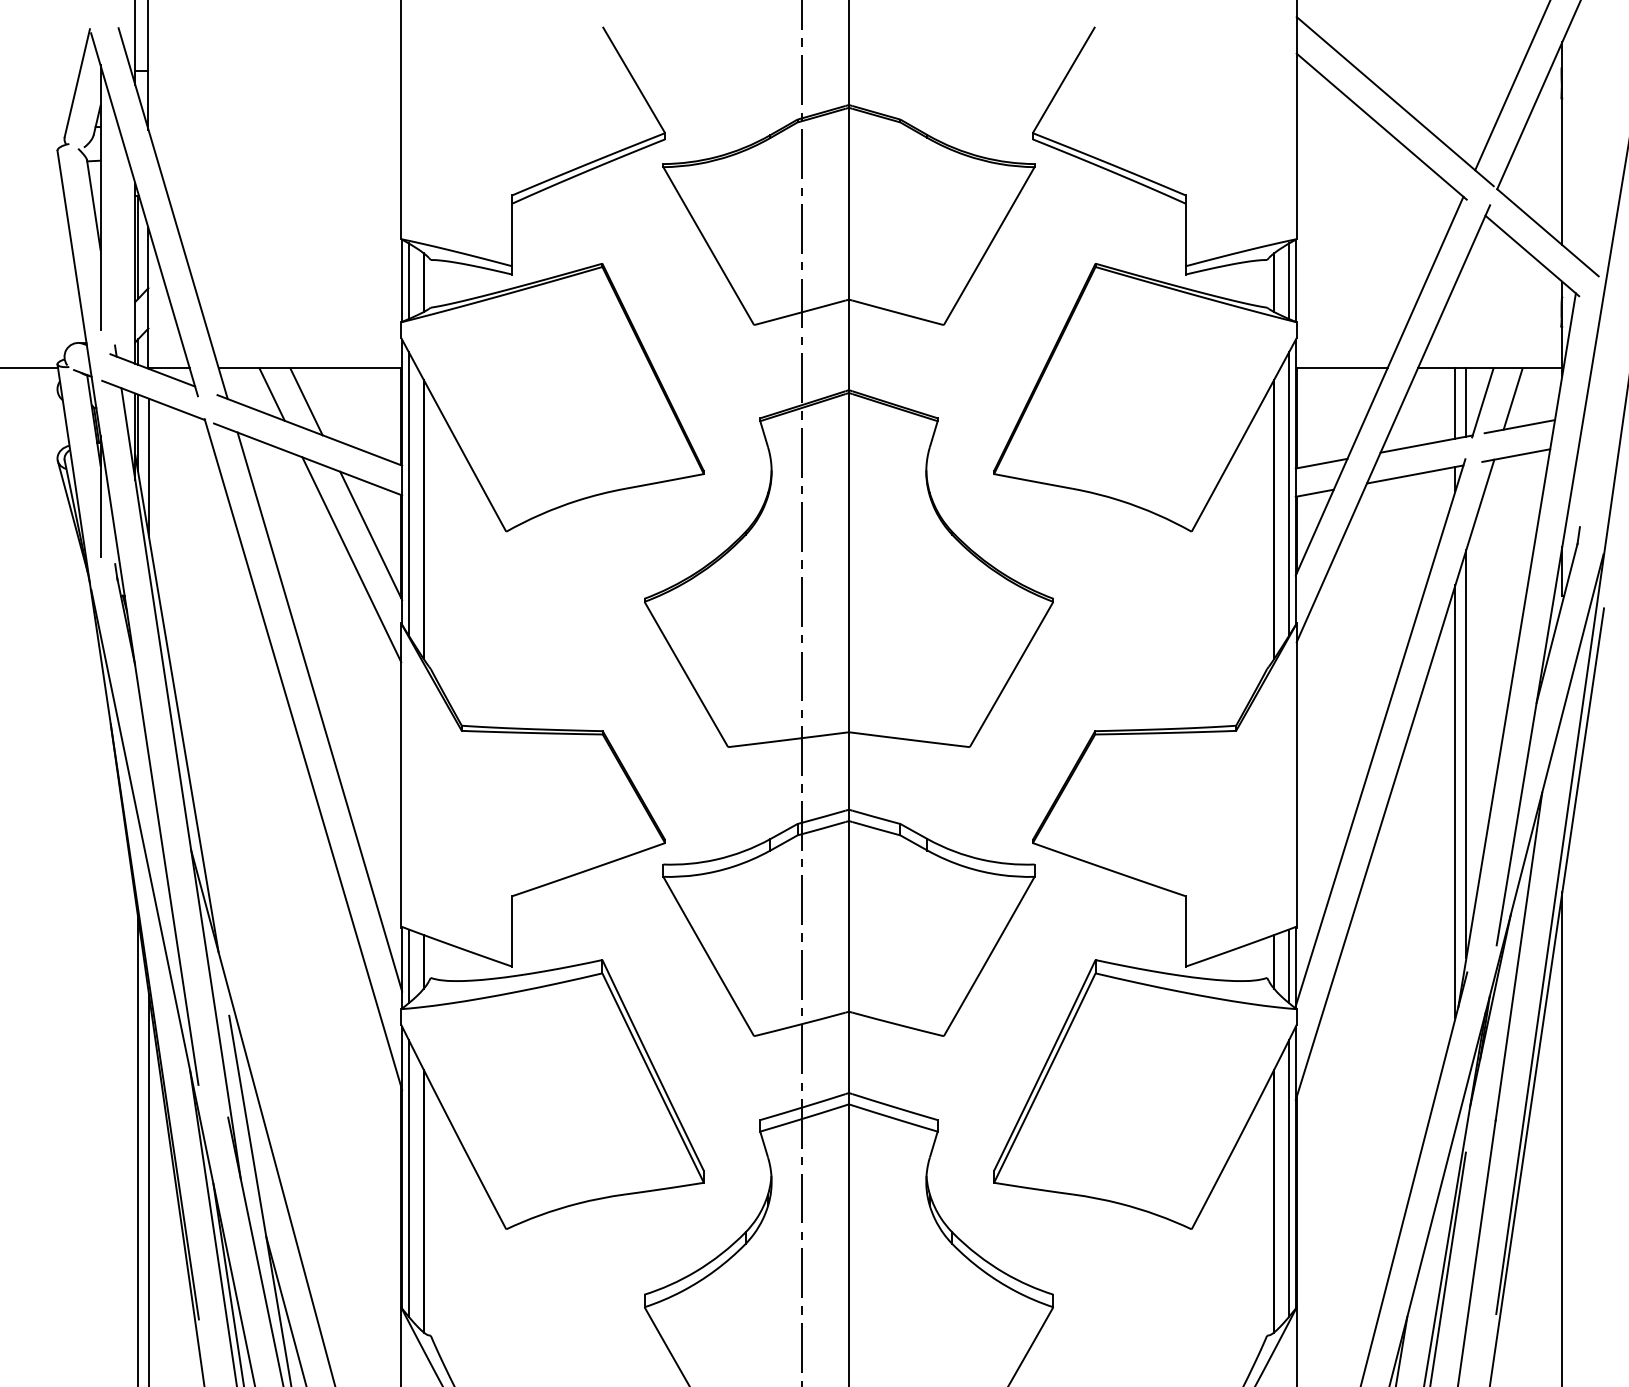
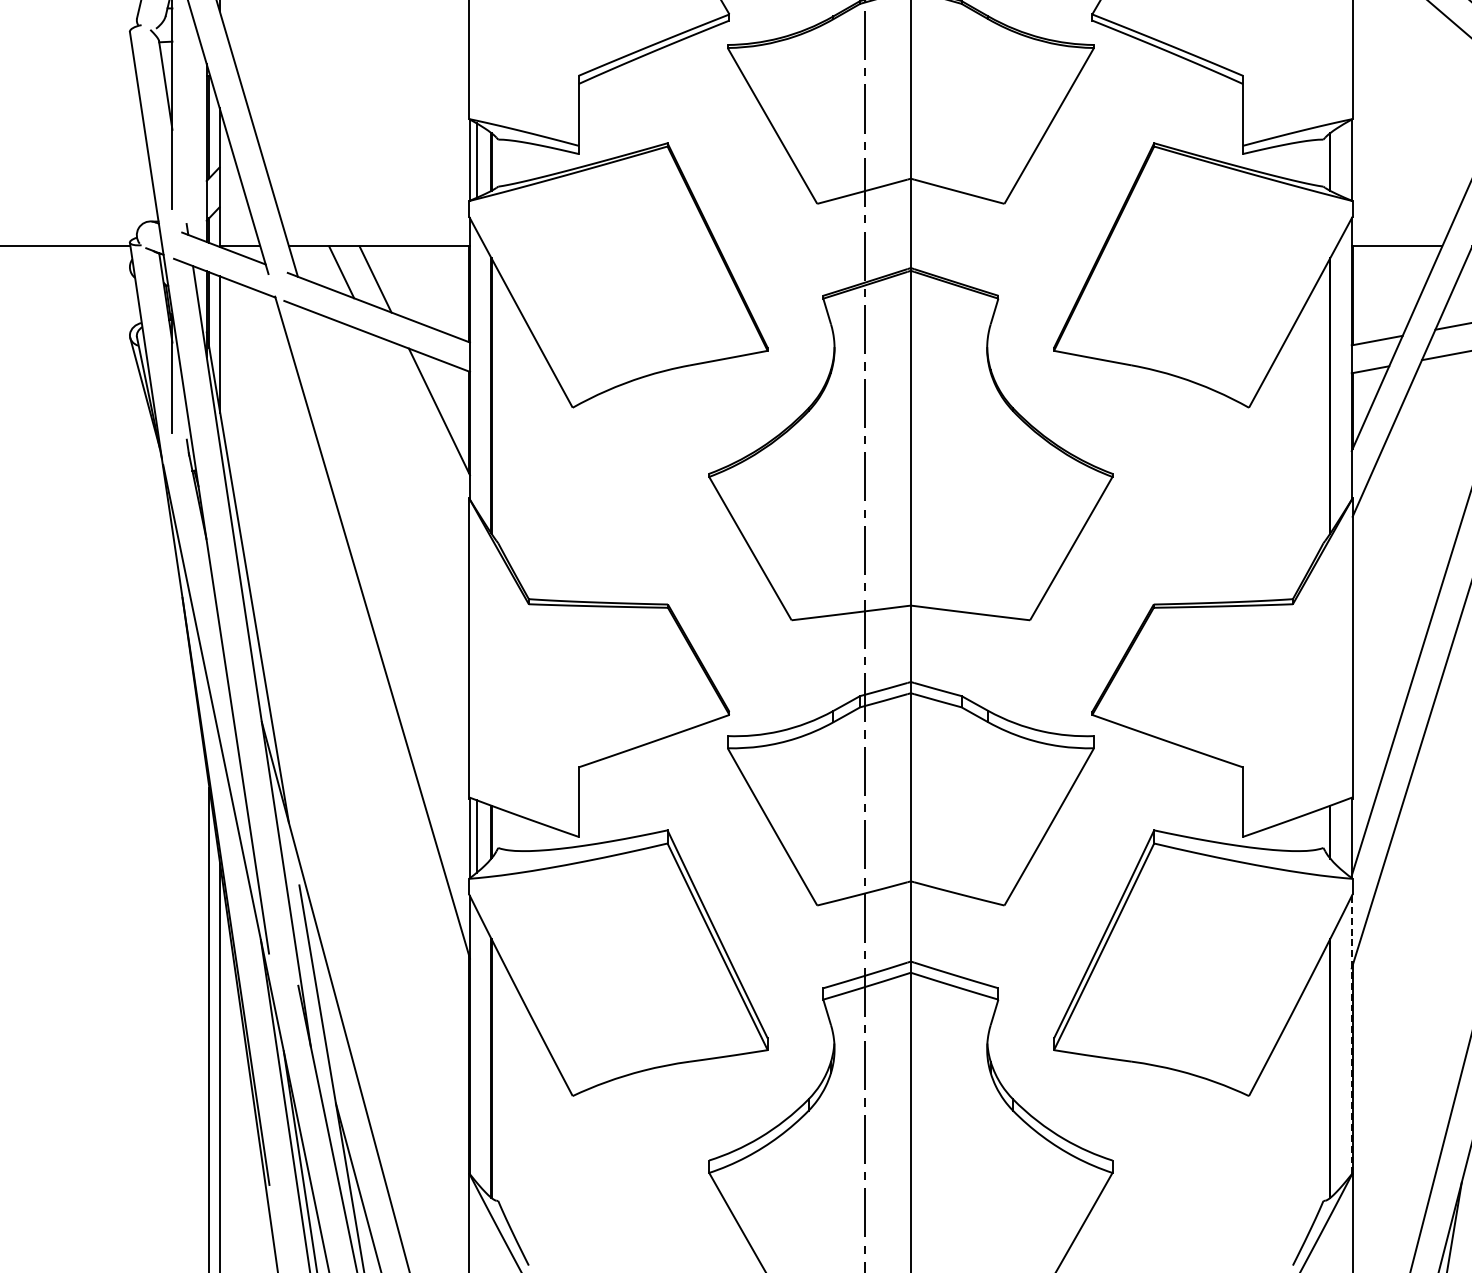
line: (1289, 281) -> (1345, 160), removed
line: (408, 493) -> (476, 370), removed
line: (1289, 493) -> (1345, 370), removed
line: (351, 559) -> (420, 435), removed
line: (319, 711) -> (388, 585), removed
line: (1289, 966) -> (1345, 836), removed
line: (1295, 1167) -> (1351, 1035), solid -> dashed
line: (408, 1178) -> (476, 1045), removed
line: (1289, 1178) -> (1345, 1045), removed

